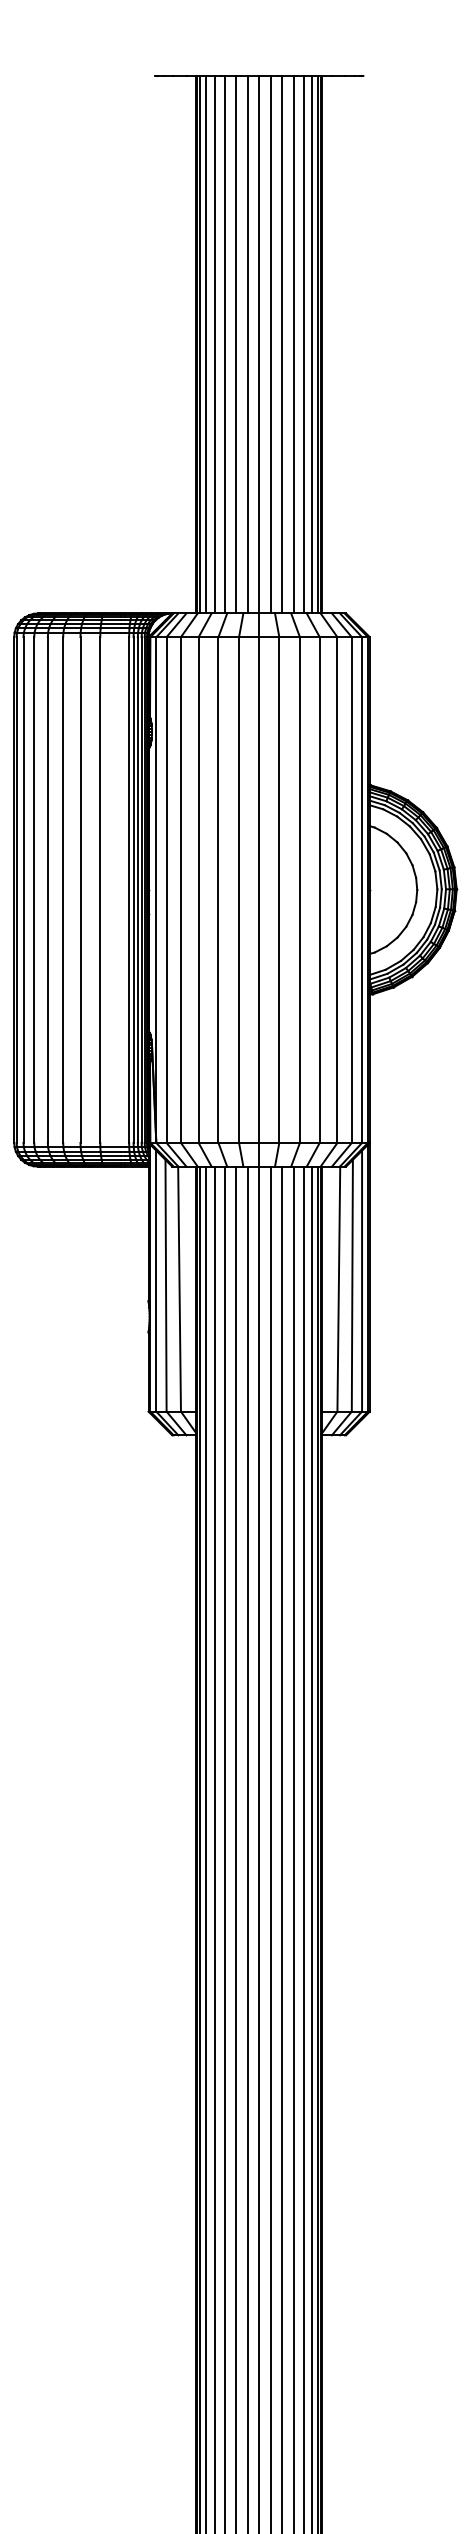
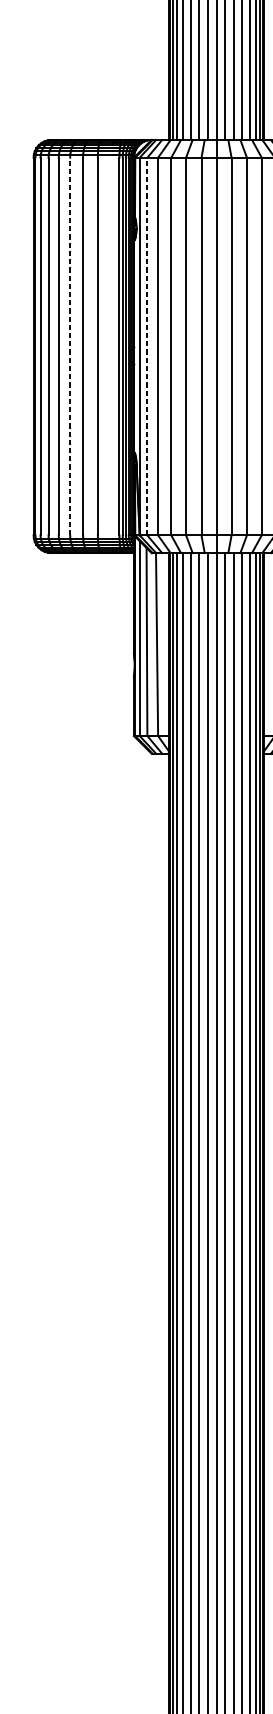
line: (63, 890) -> (70, 346), solid -> dashed
line: (166, 890) -> (147, 346), solid -> dashed

